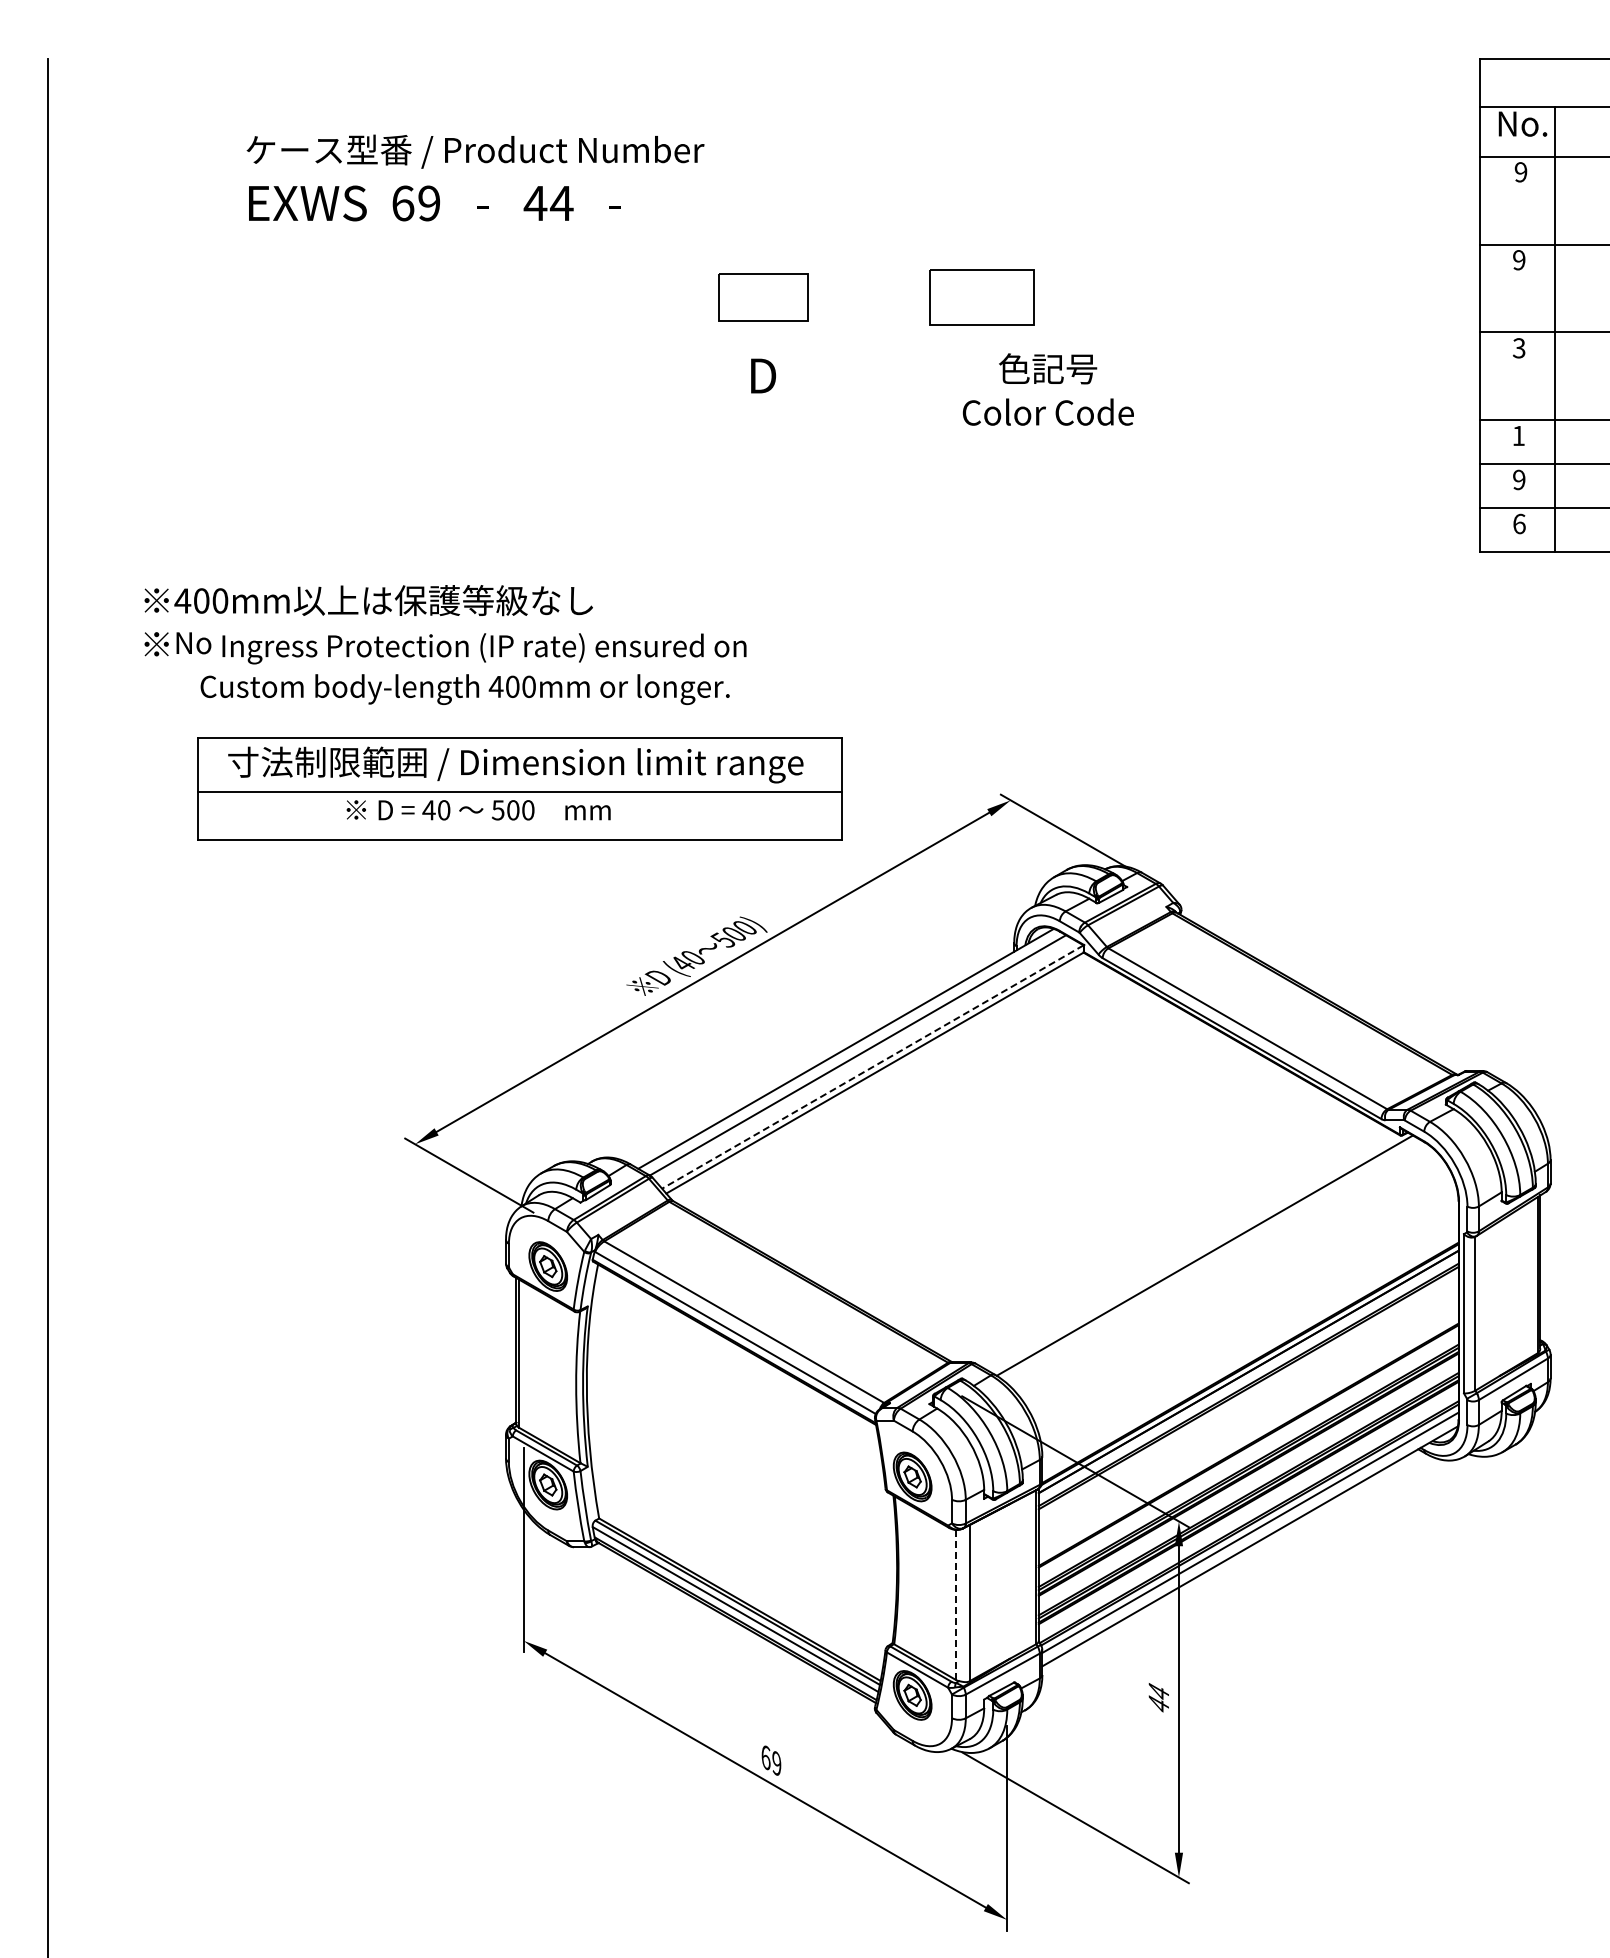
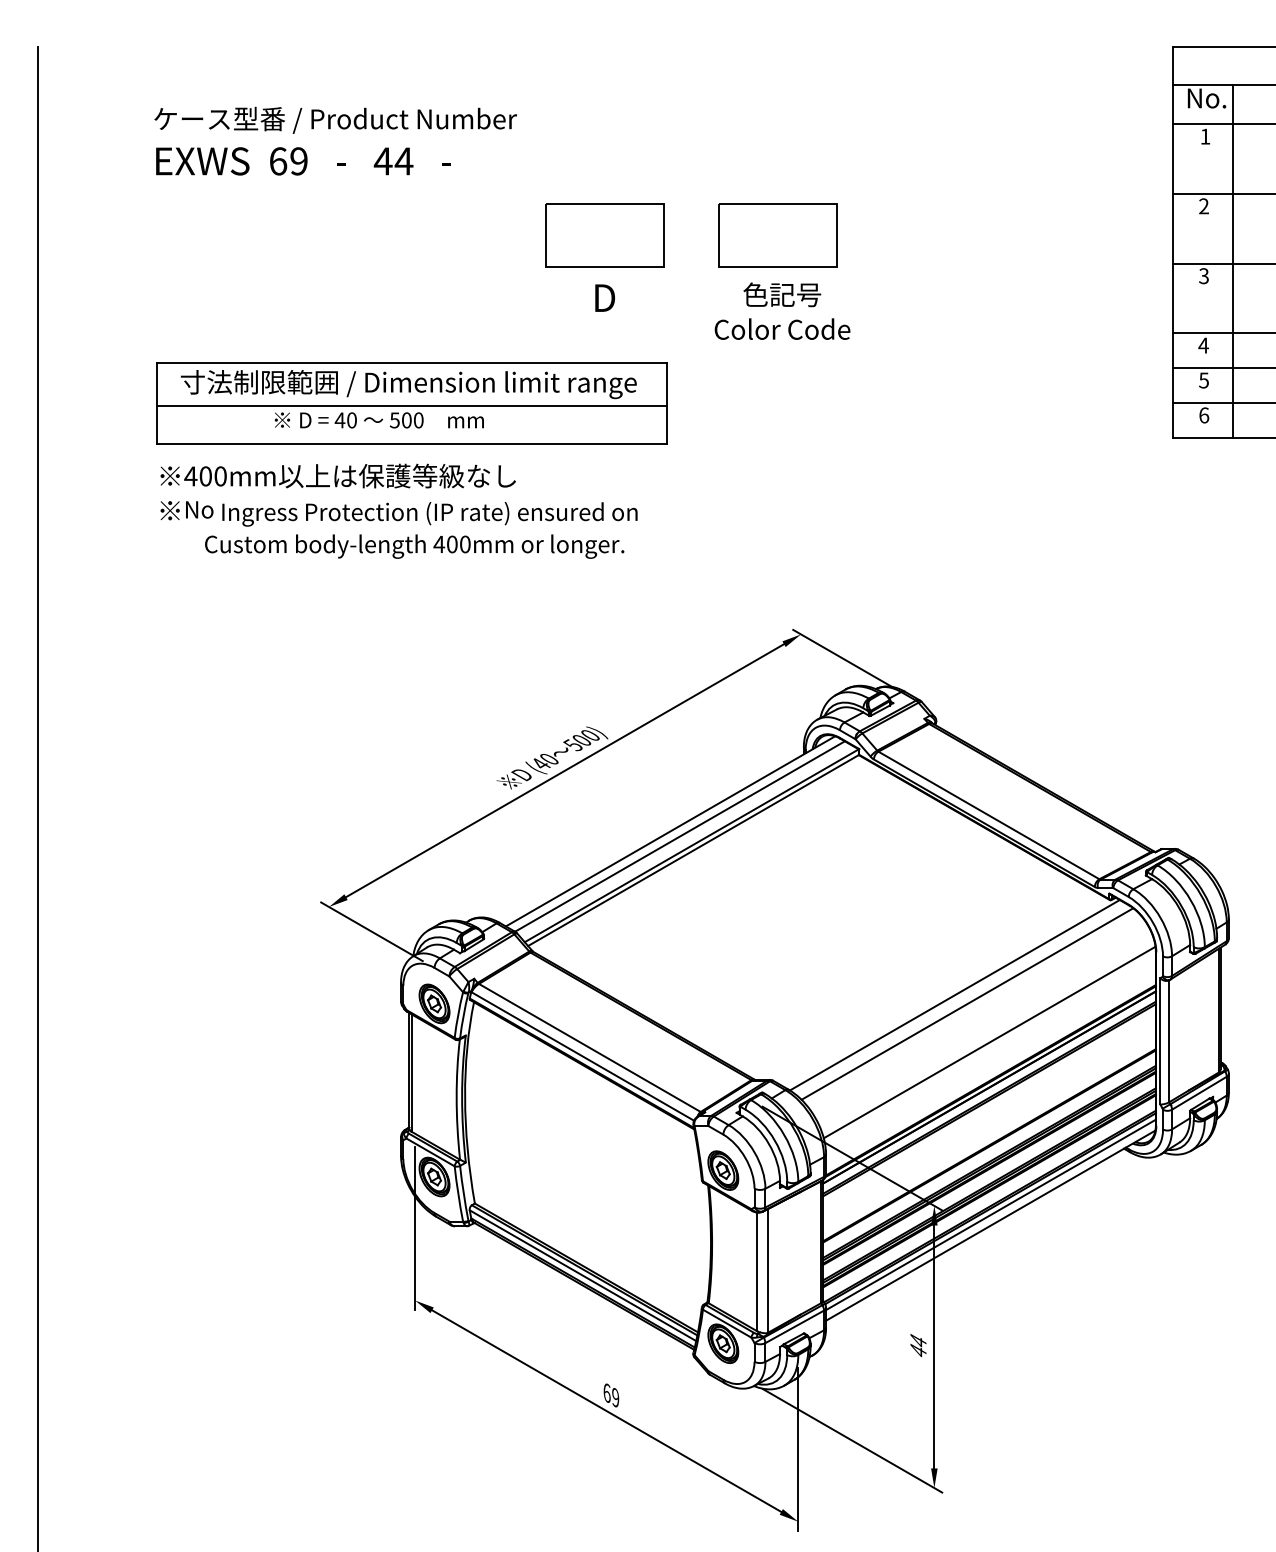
text: (1520, 172) -> (1205, 136), 9 -> 1
text: (475, 177) -> (335, 140), moved
text: (1519, 260) -> (1204, 206), 9 -> 2
part: (763, 297) -> (605, 235), size x1.67
part: (981, 297) -> (777, 235), size x1.43
text: (1047, 389) -> (781, 311), moved
text: (1518, 435) -> (1203, 345), 1 -> 4
text: (1518, 479) -> (1203, 380), 9 -> 5
text: (445, 644) -> (399, 510), moved
part: (519, 788) -> (411, 403), moved
line: (872, 1067) -> (691, 846), dashed -> solid
line: (1220, 1266) -> (967, 1003), added
line: (1248, 1315) -> (989, 1042), added
line: (955, 1604) -> (757, 1271), dashed -> solid

